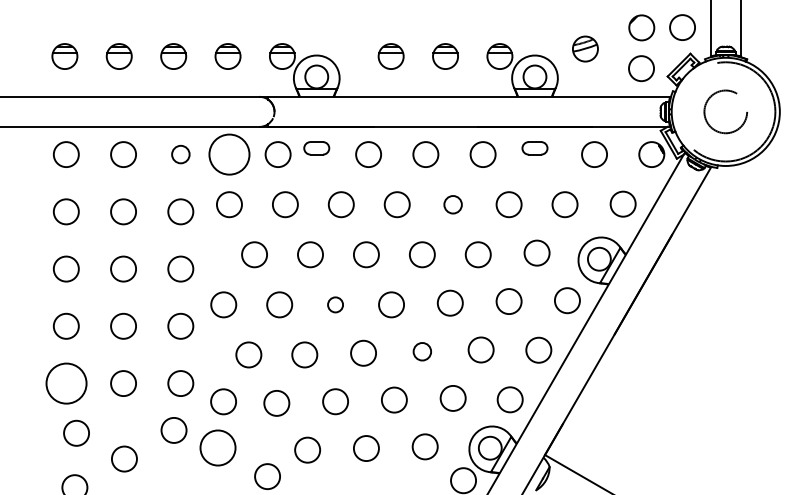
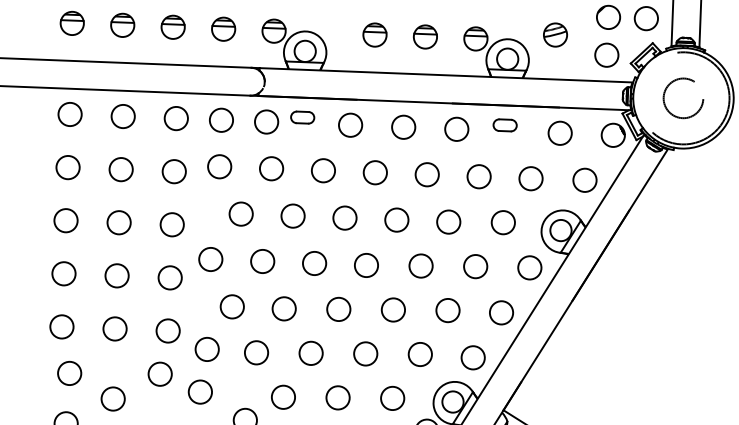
circle: (180, 154) -> (176, 118), size x1.43
circle: (228, 154) -> (220, 120), size x0.62
circle: (452, 204) -> (426, 174), size x1.43
circle: (335, 304) -> (314, 263), size x1.67
circle: (422, 351) -> (393, 309), size x1.43
circle: (65, 383) -> (61, 326), size x0.62
circle: (217, 447) -> (199, 391), size x0.71

